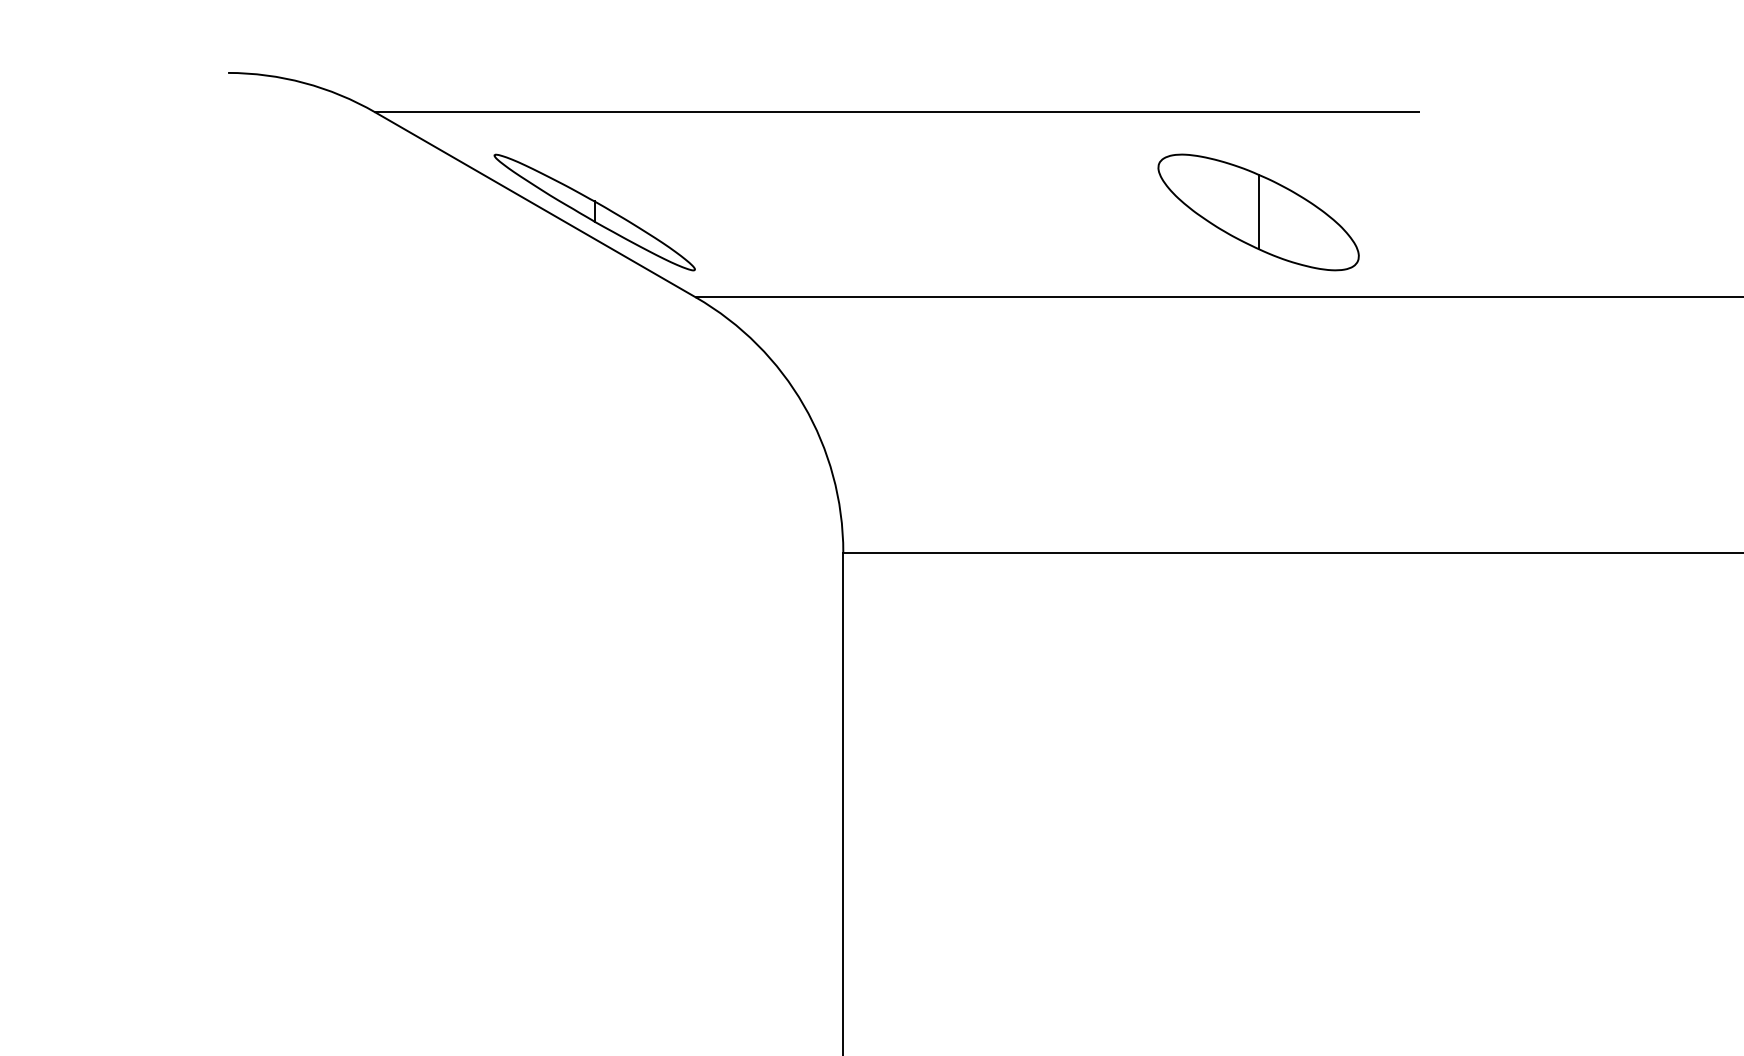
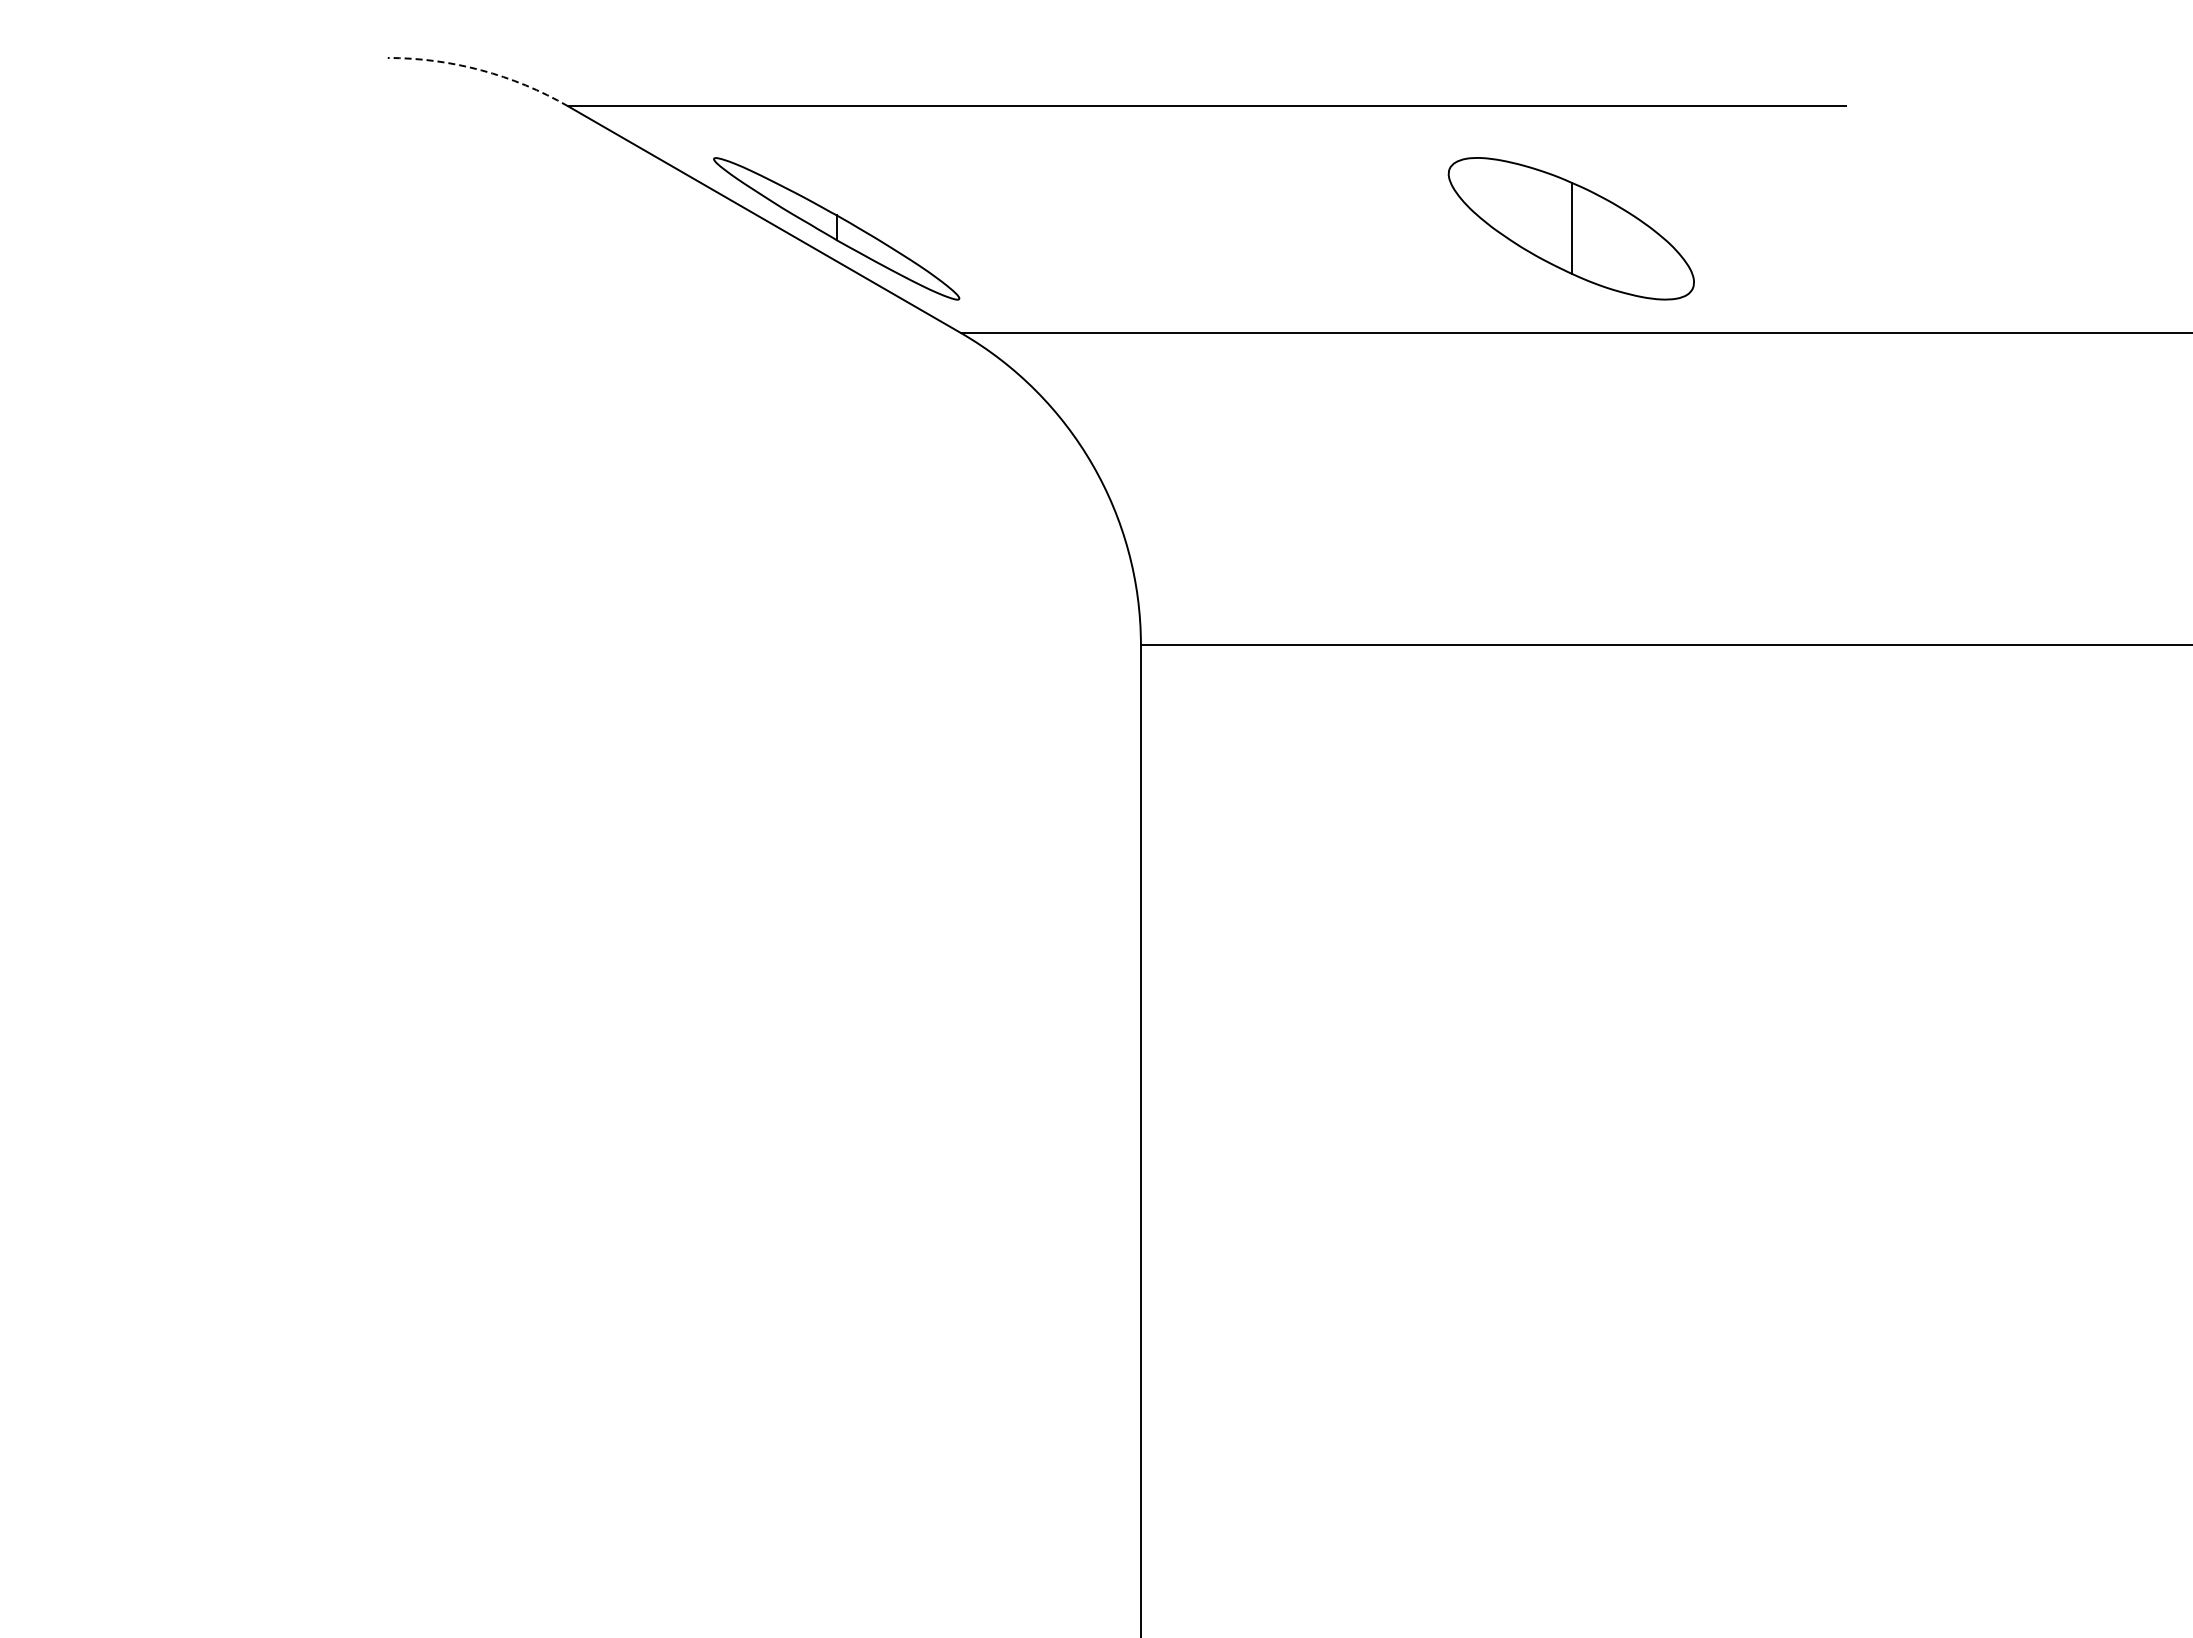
arc: (304, 83) -> (481, 70), solid -> dashed
part: (1257, 212) -> (1570, 228), moved

